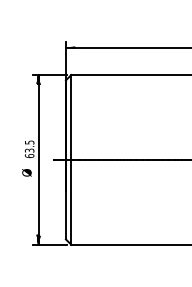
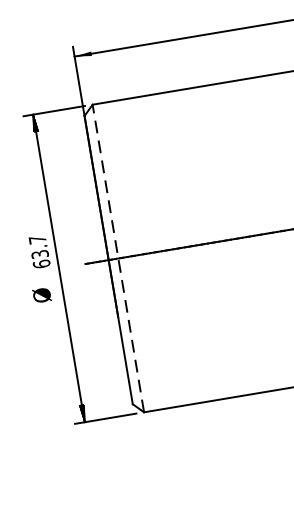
text: (29, 142) -> (37, 239), 63.5 -> 63.7
line: (71, 159) -> (118, 257), solid -> dashed

